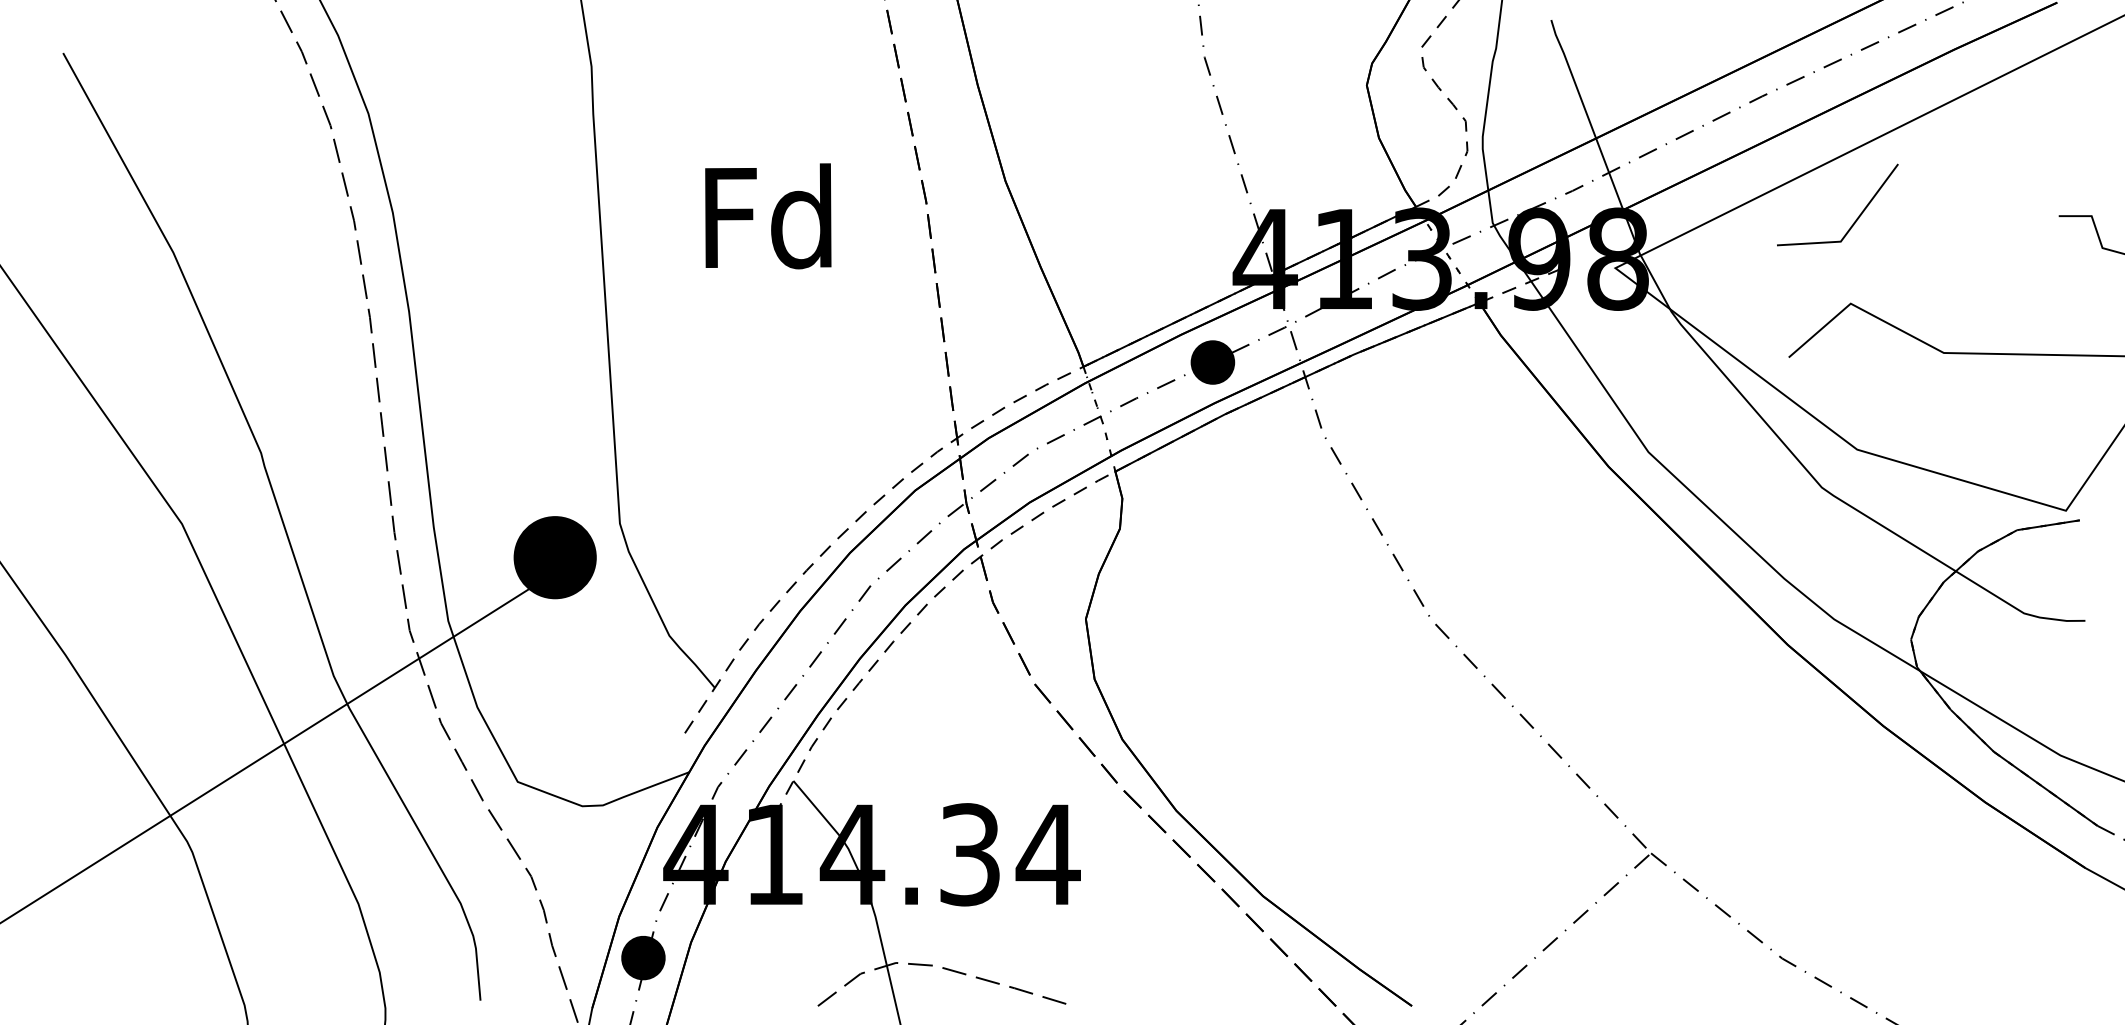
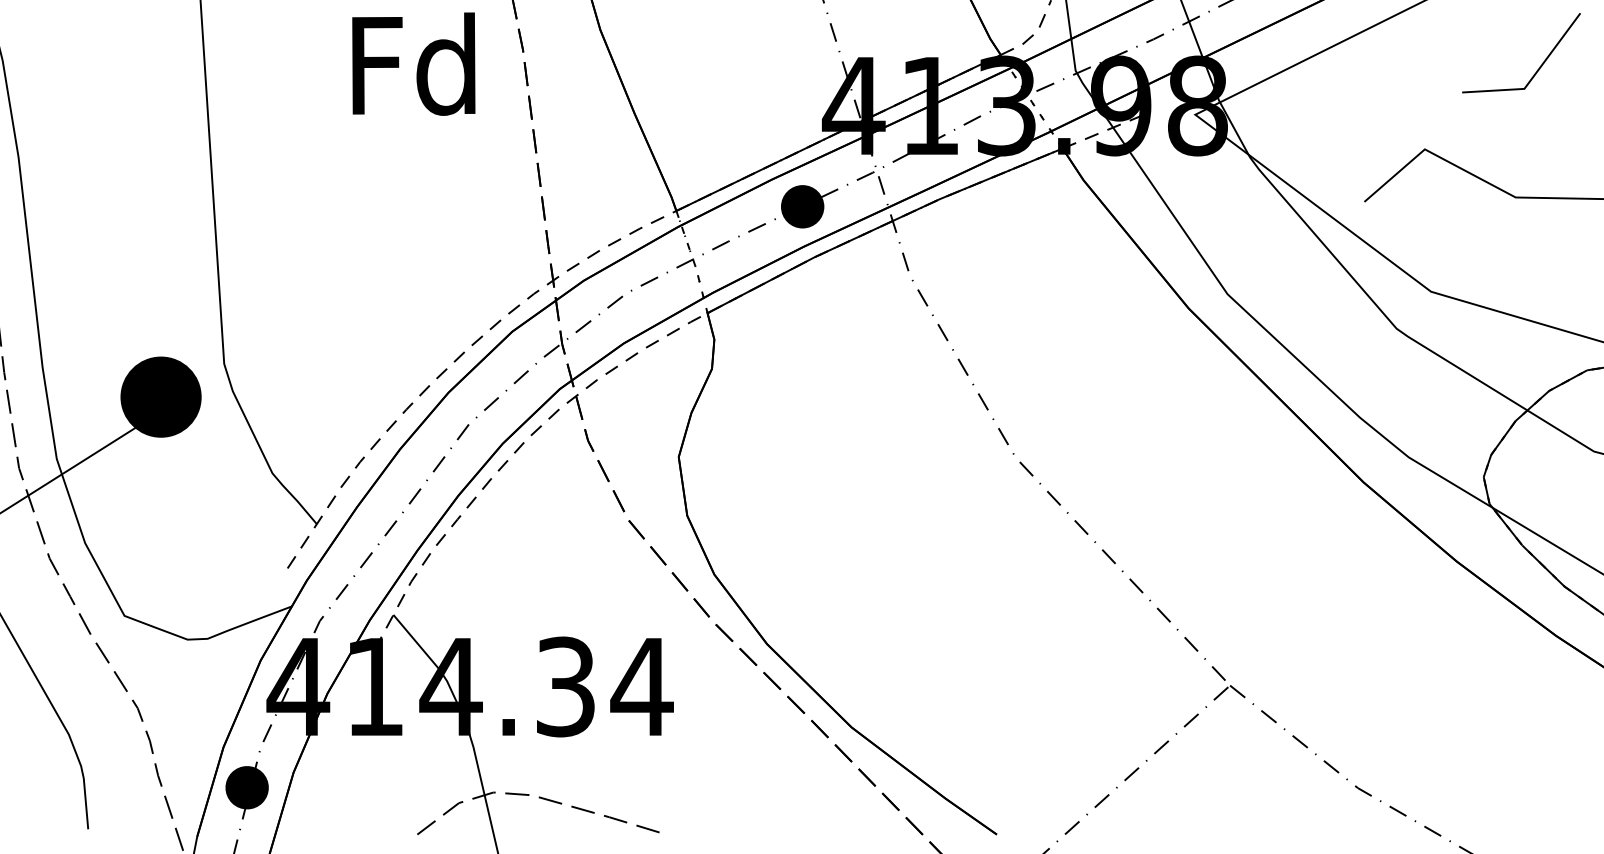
text: (768, 216) -> (414, 64), moved
line: (1856, 218) -> (1539, 66), moved

